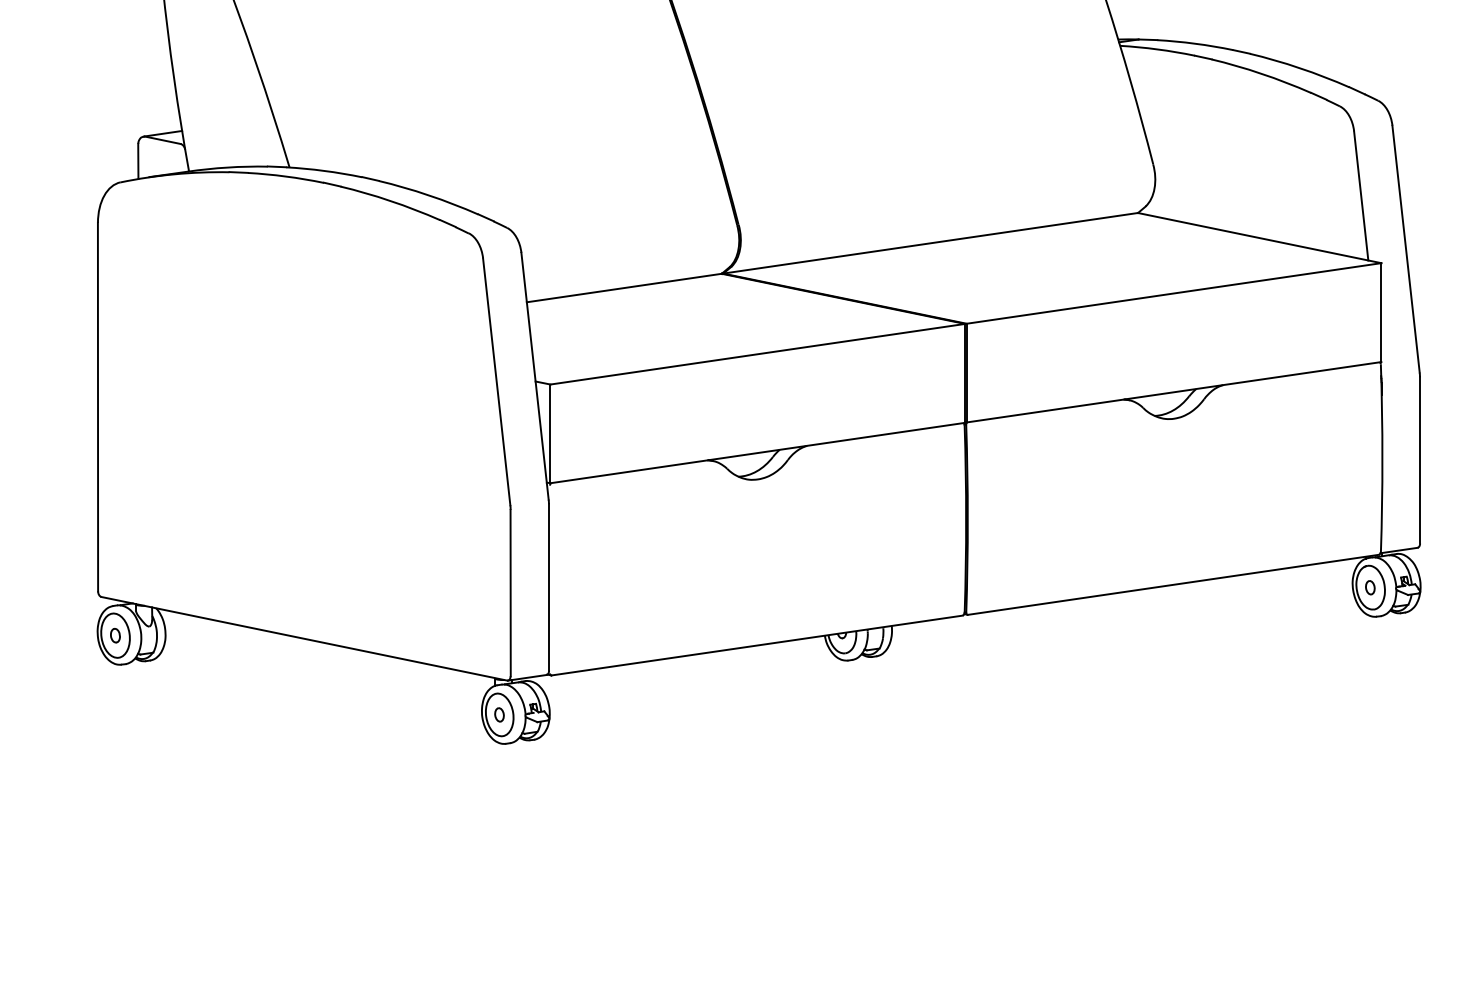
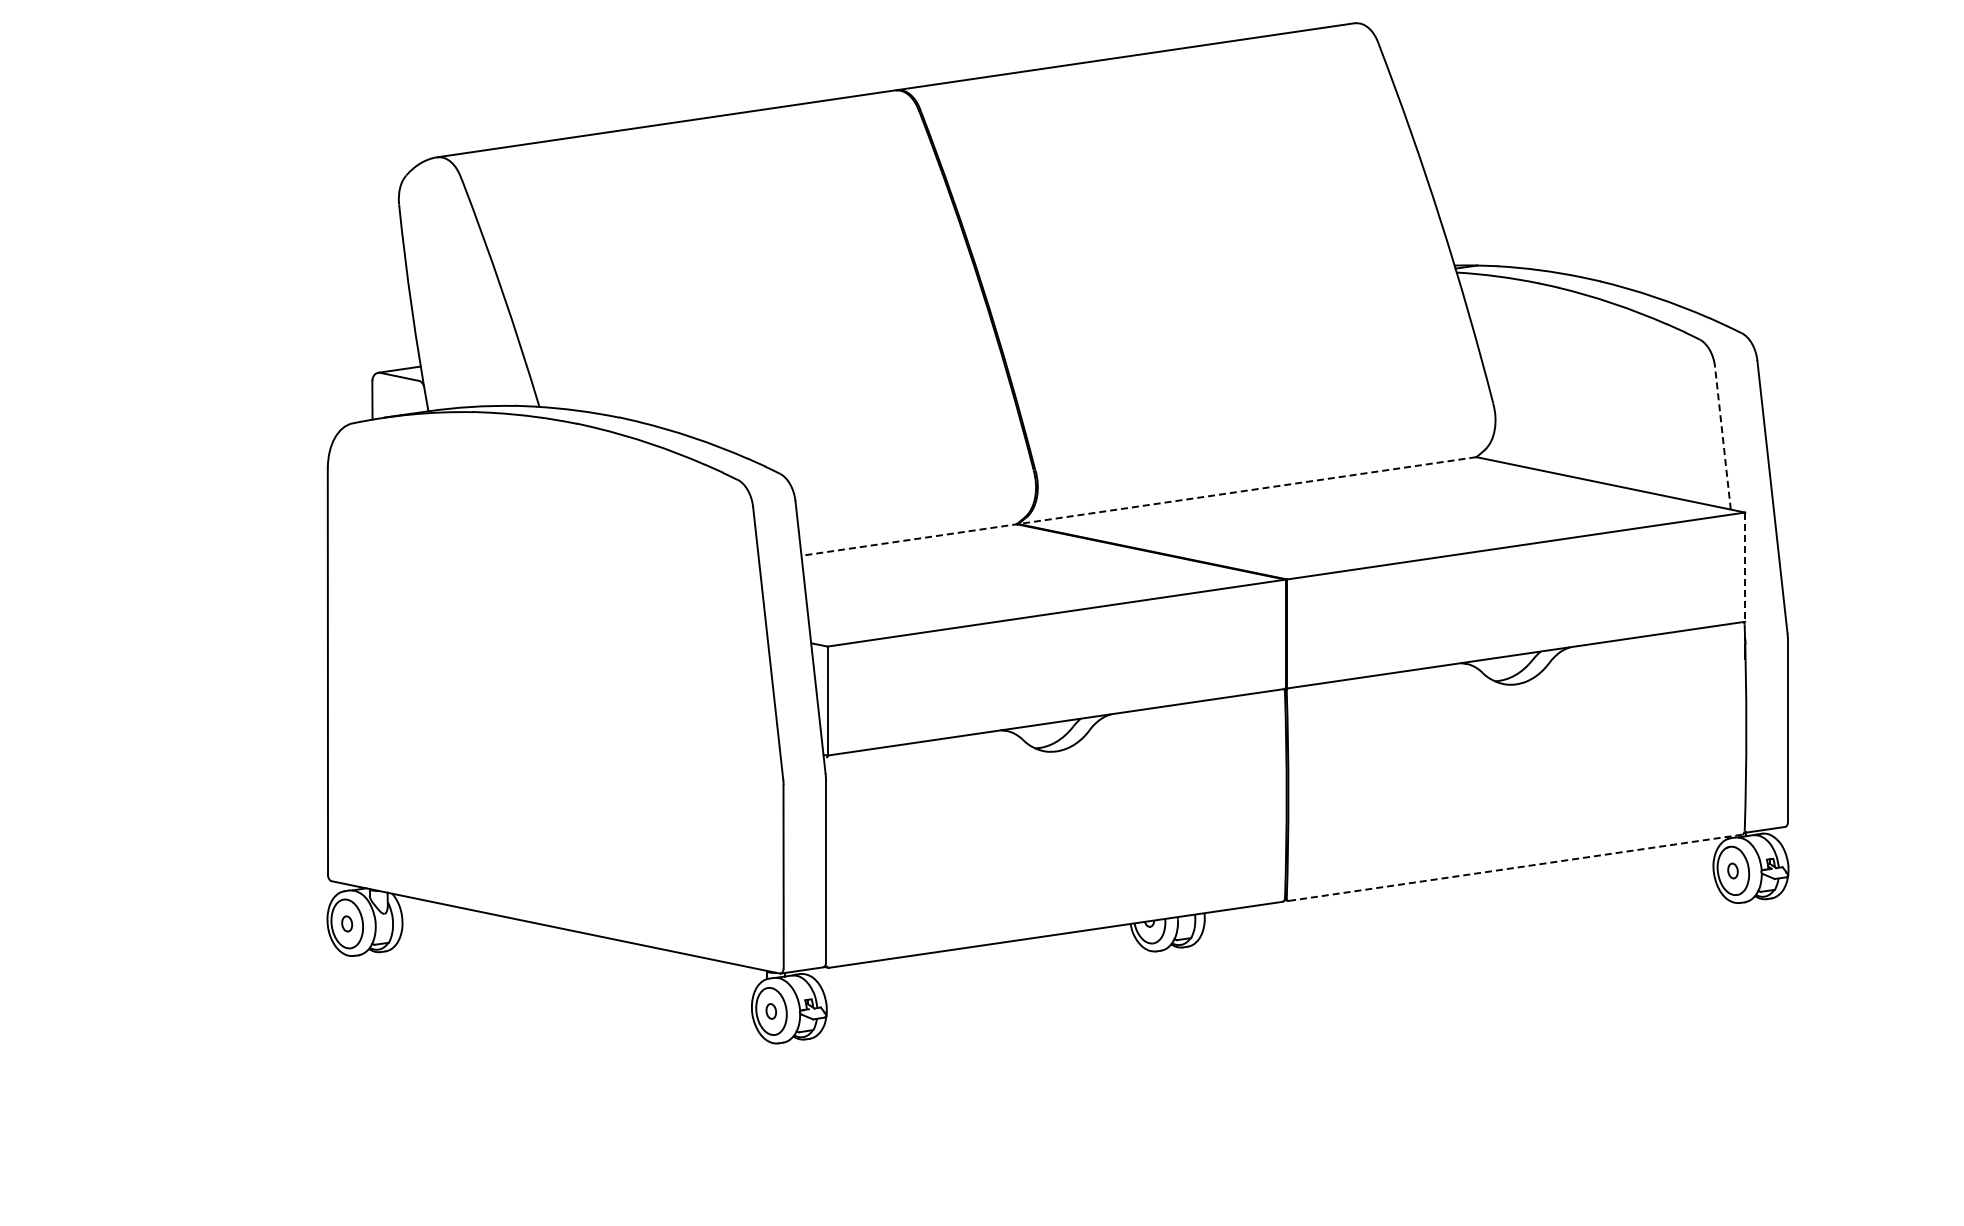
line: (1360, 196) -> (1722, 438), solid -> dashed
line: (832, 257) -> (1138, 506), solid -> dashed
line: (1381, 312) -> (1745, 567), solid -> dashed
line: (1173, 584) -> (1515, 867), solid -> dashed

